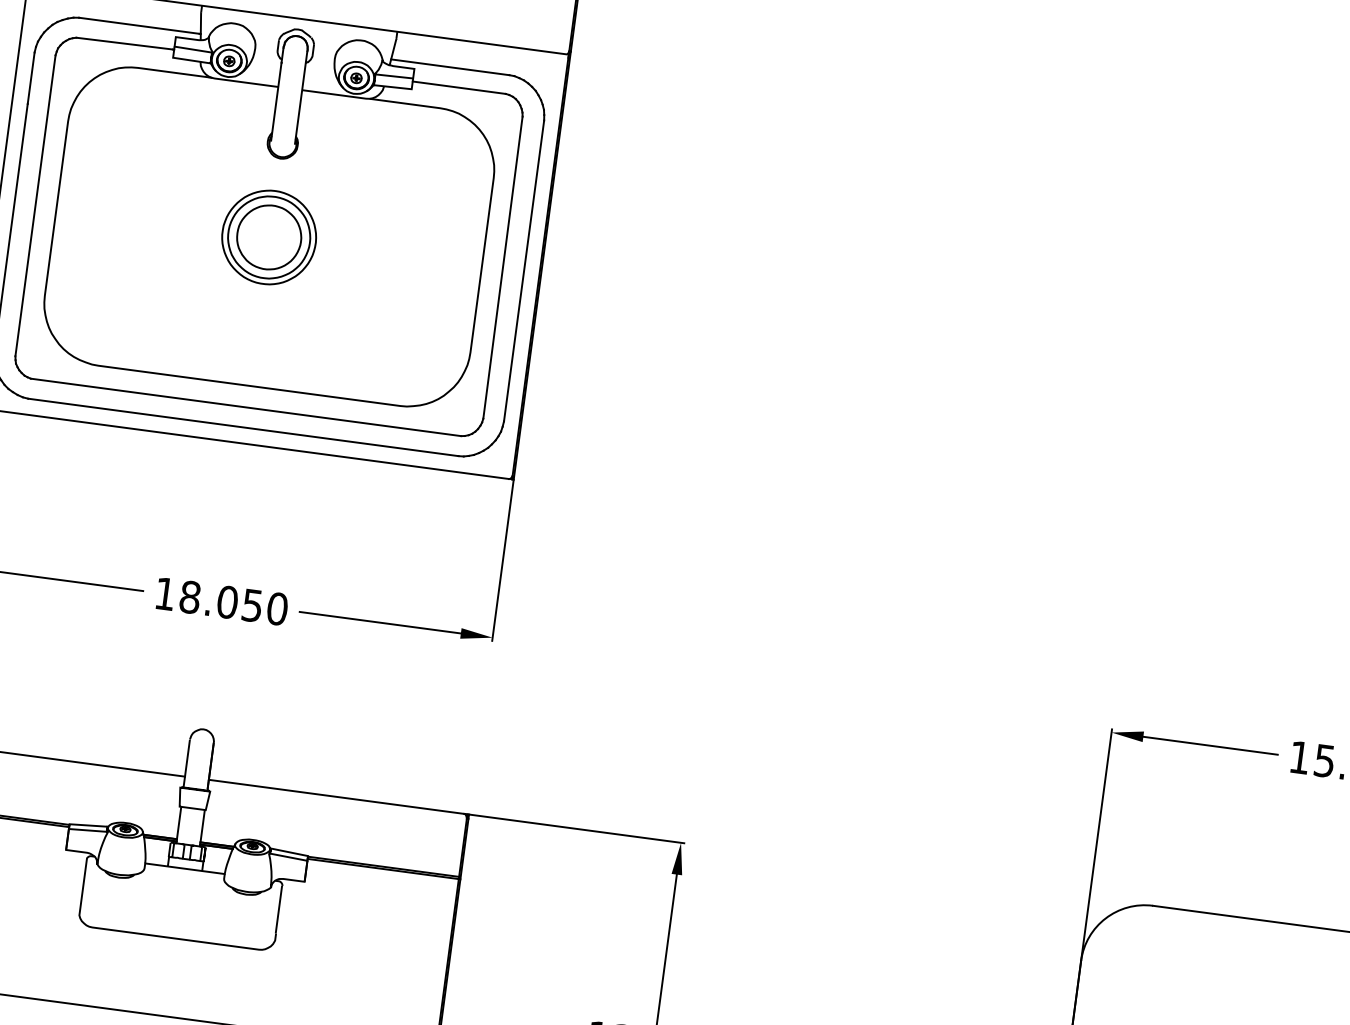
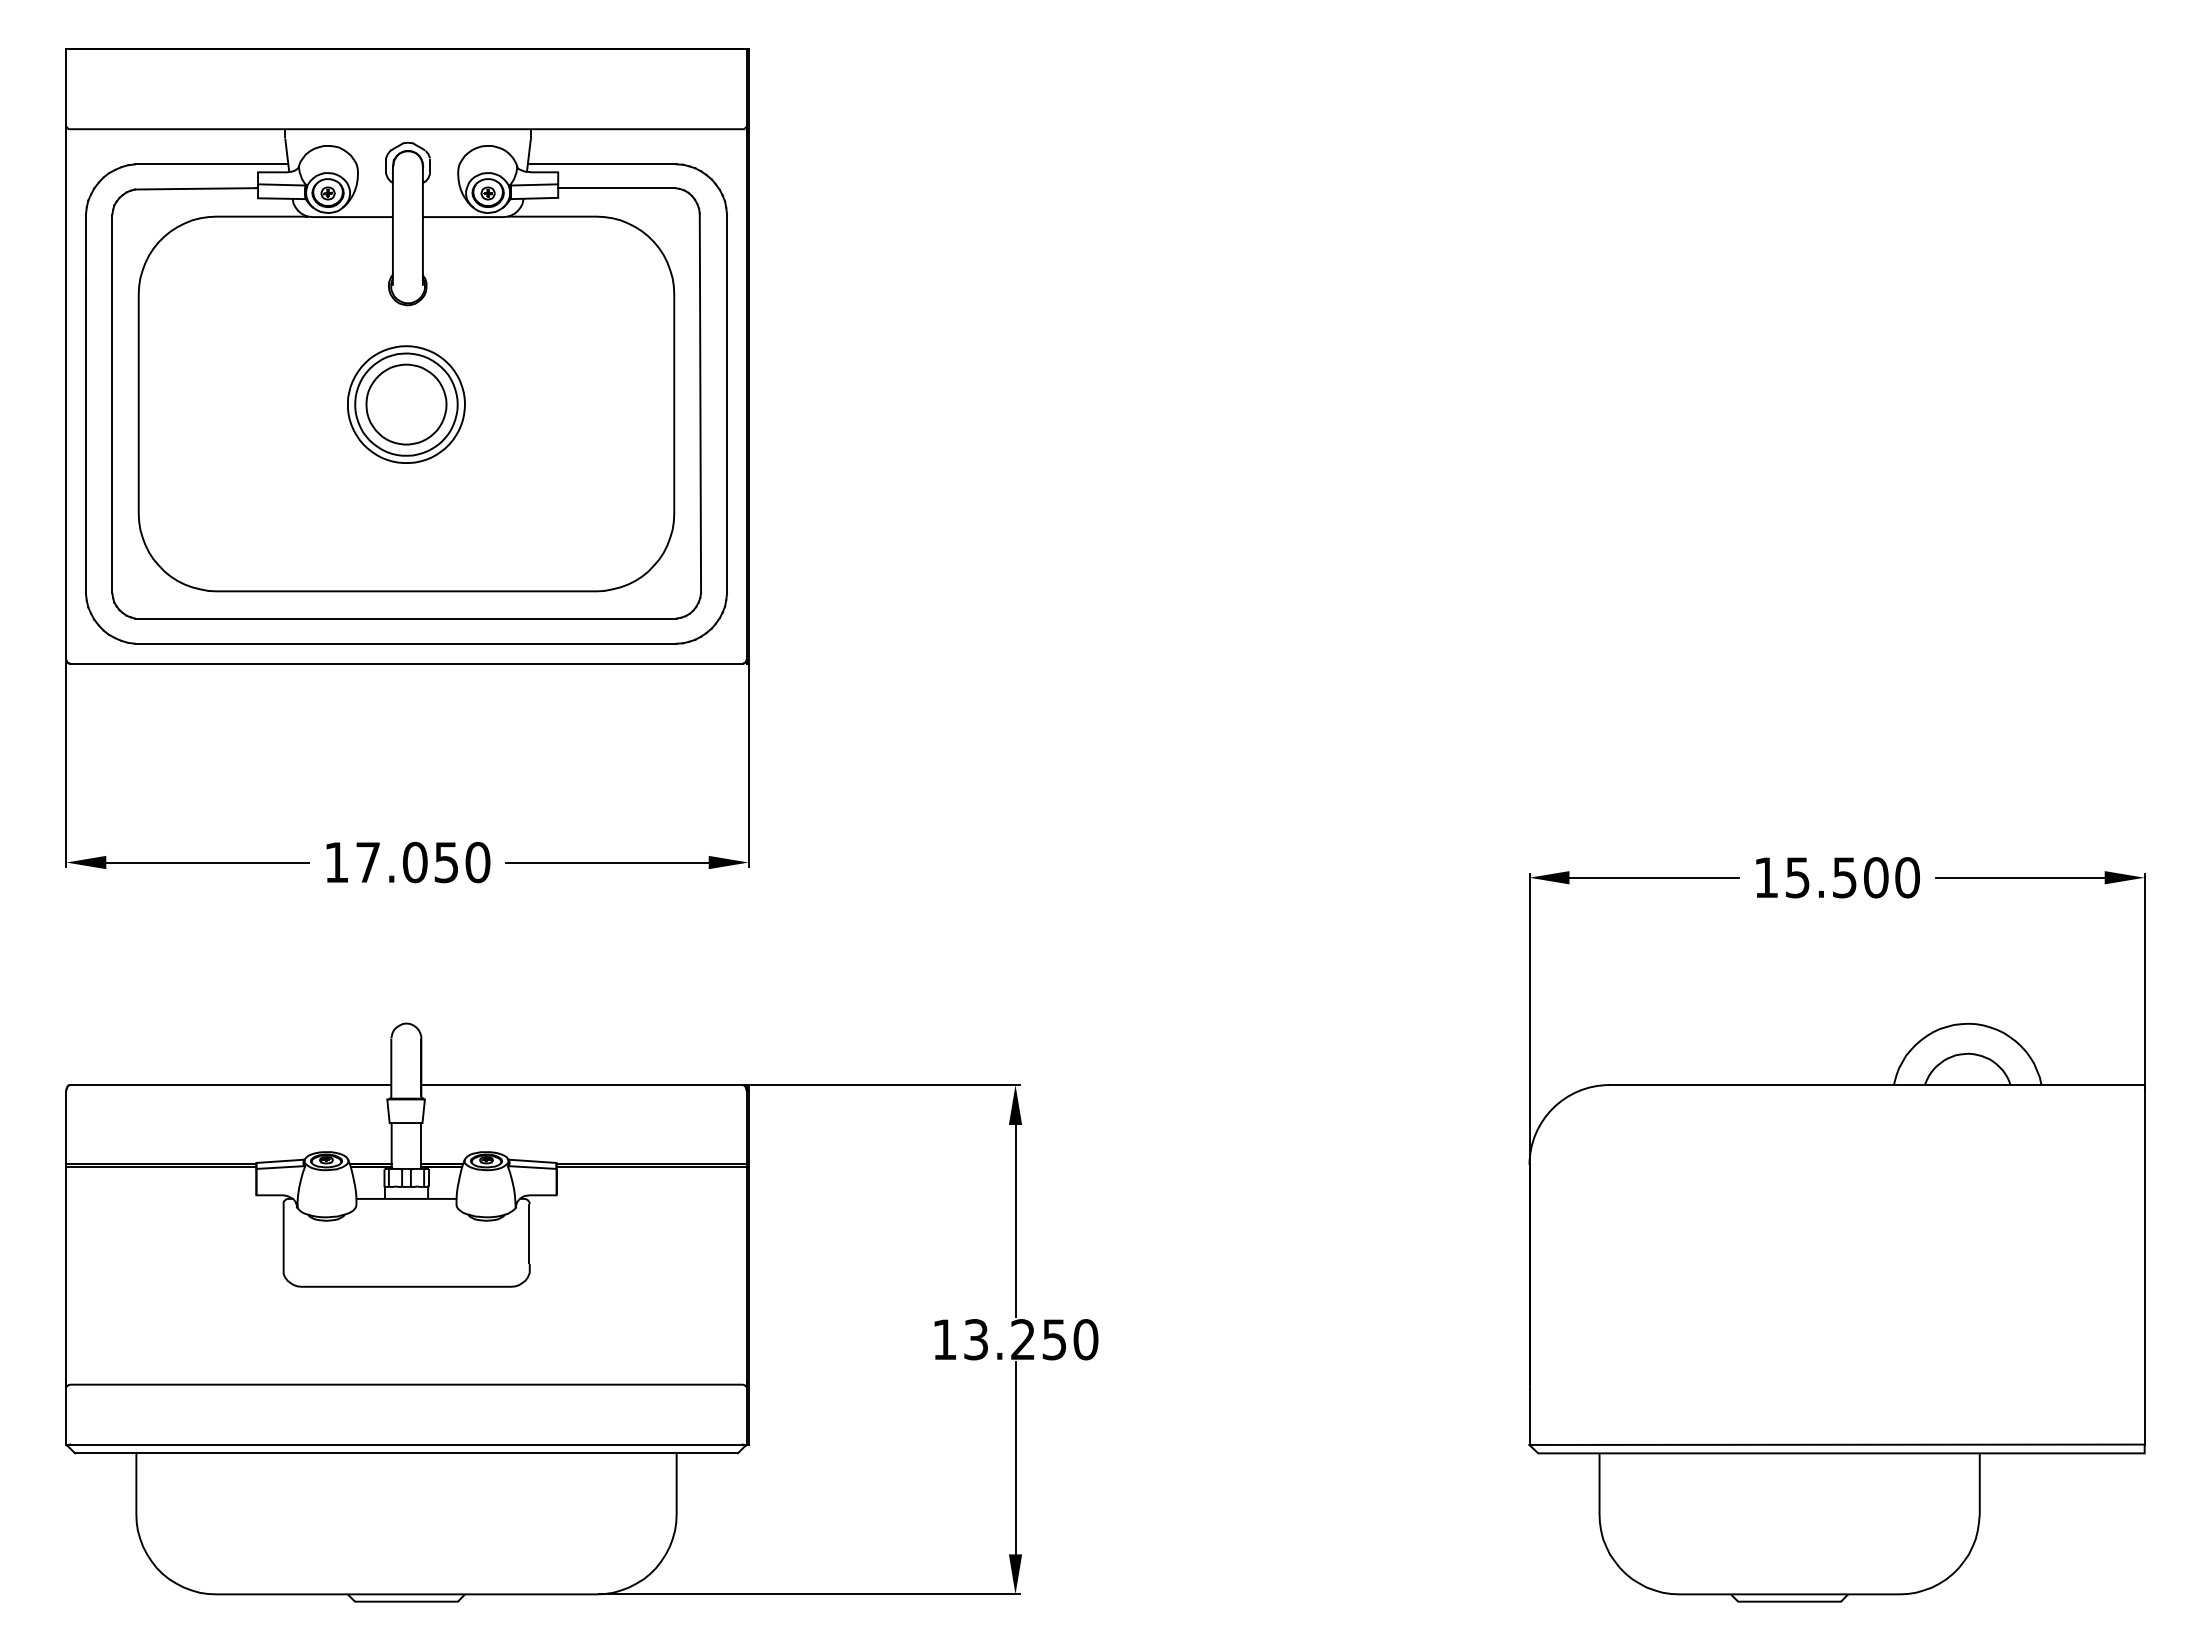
text: (190, 597) -> (368, 862), 18.050 -> 17.050

